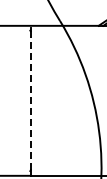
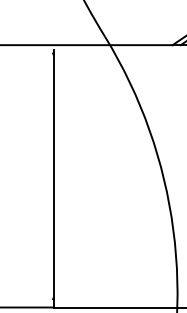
line: (30, 101) -> (53, 177), dashed -> solid

